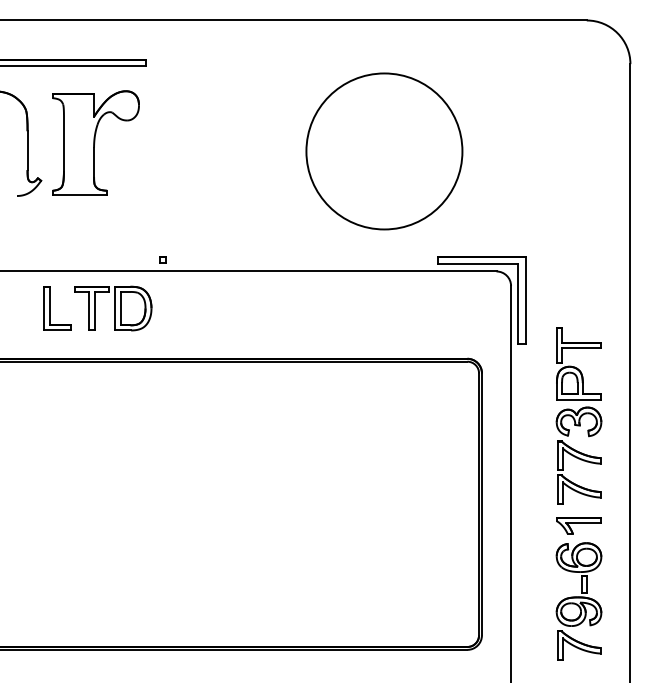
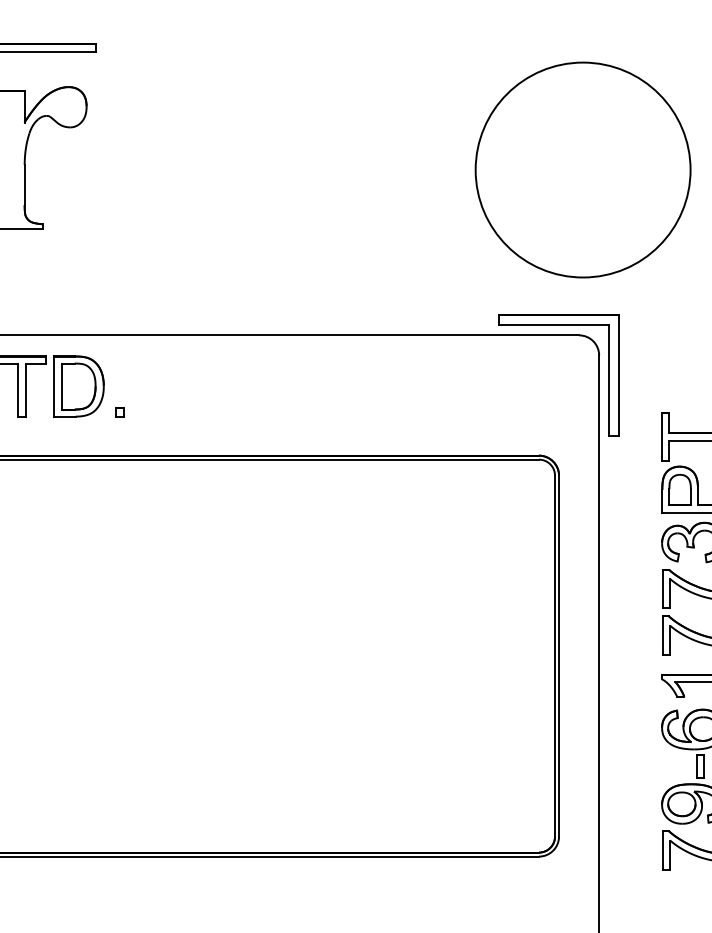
part: (384, 151) -> (583, 170), moved
part: (162, 259) -> (118, 411), moved

